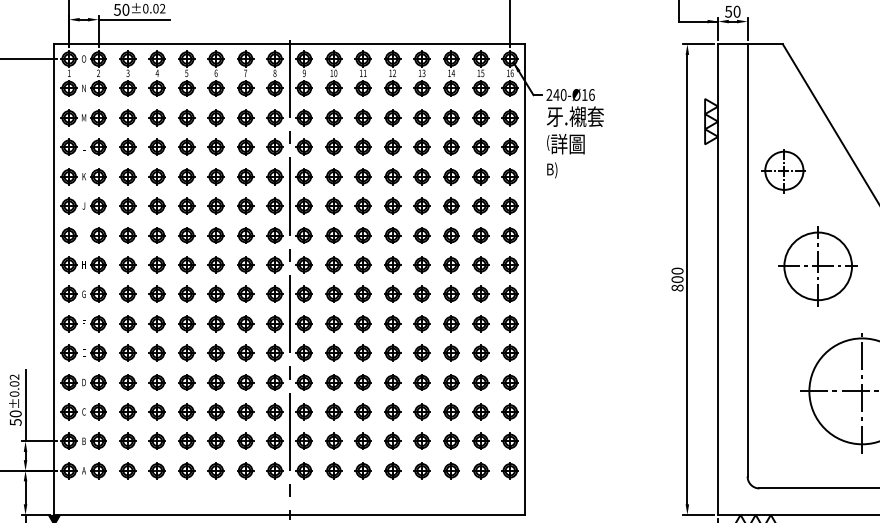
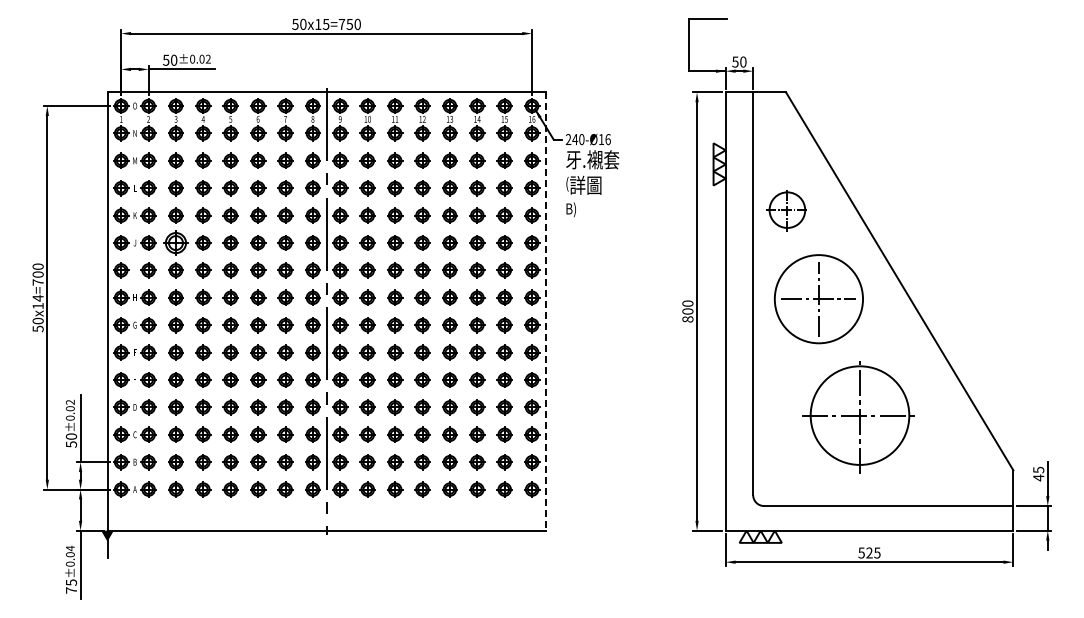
part: (127, 205) -> (175, 242), size x1.6
circle: (817, 265) -> (818, 298), size x1.4
line: (524, 280) -> (545, 312), solid -> dashed

